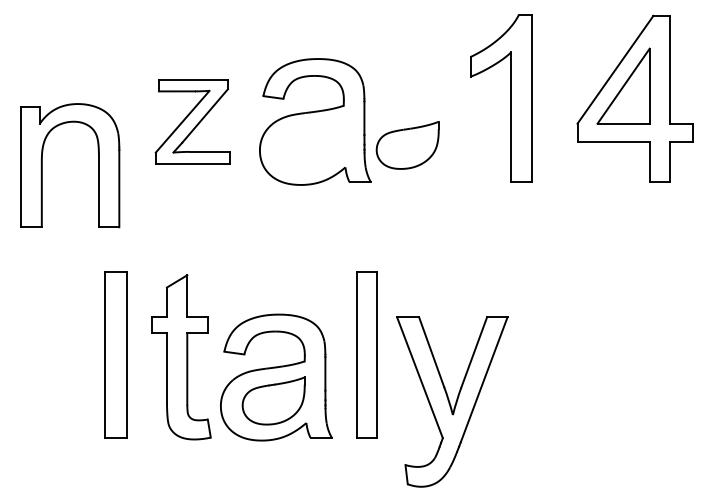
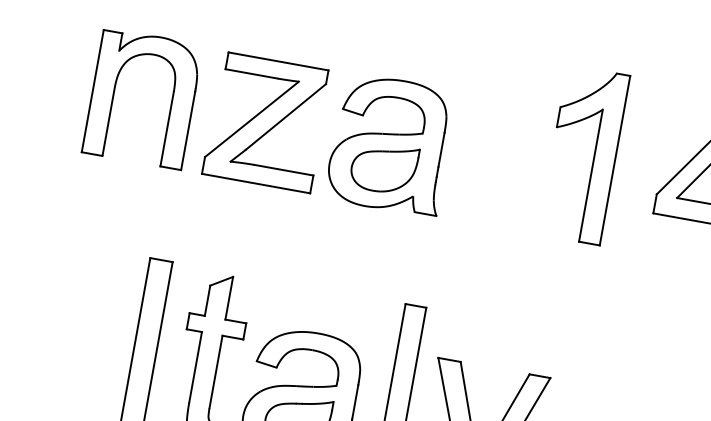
part: (192, 121) -> (266, 121), size x1.43
part: (407, 145) -> (383, 168), moved
part: (42, 165) -> (114, 93), moved

